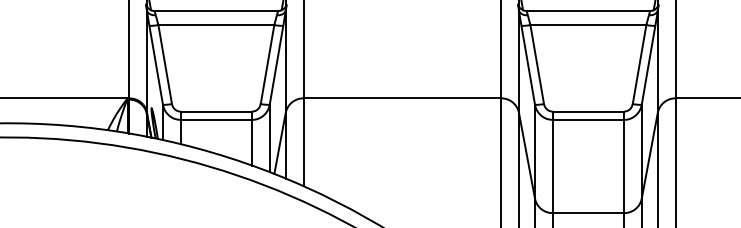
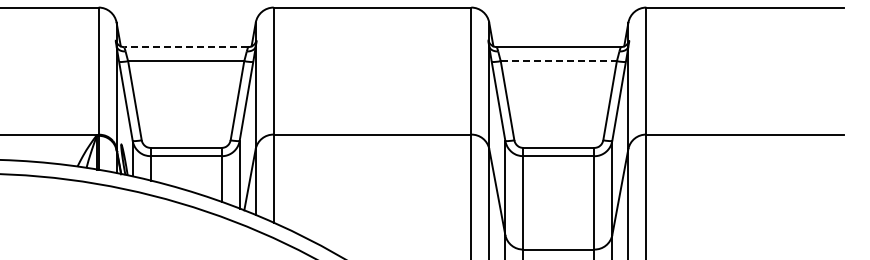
line: (216, 11) -> (186, 47), solid -> dashed
line: (589, 25) -> (559, 61), solid -> dashed

